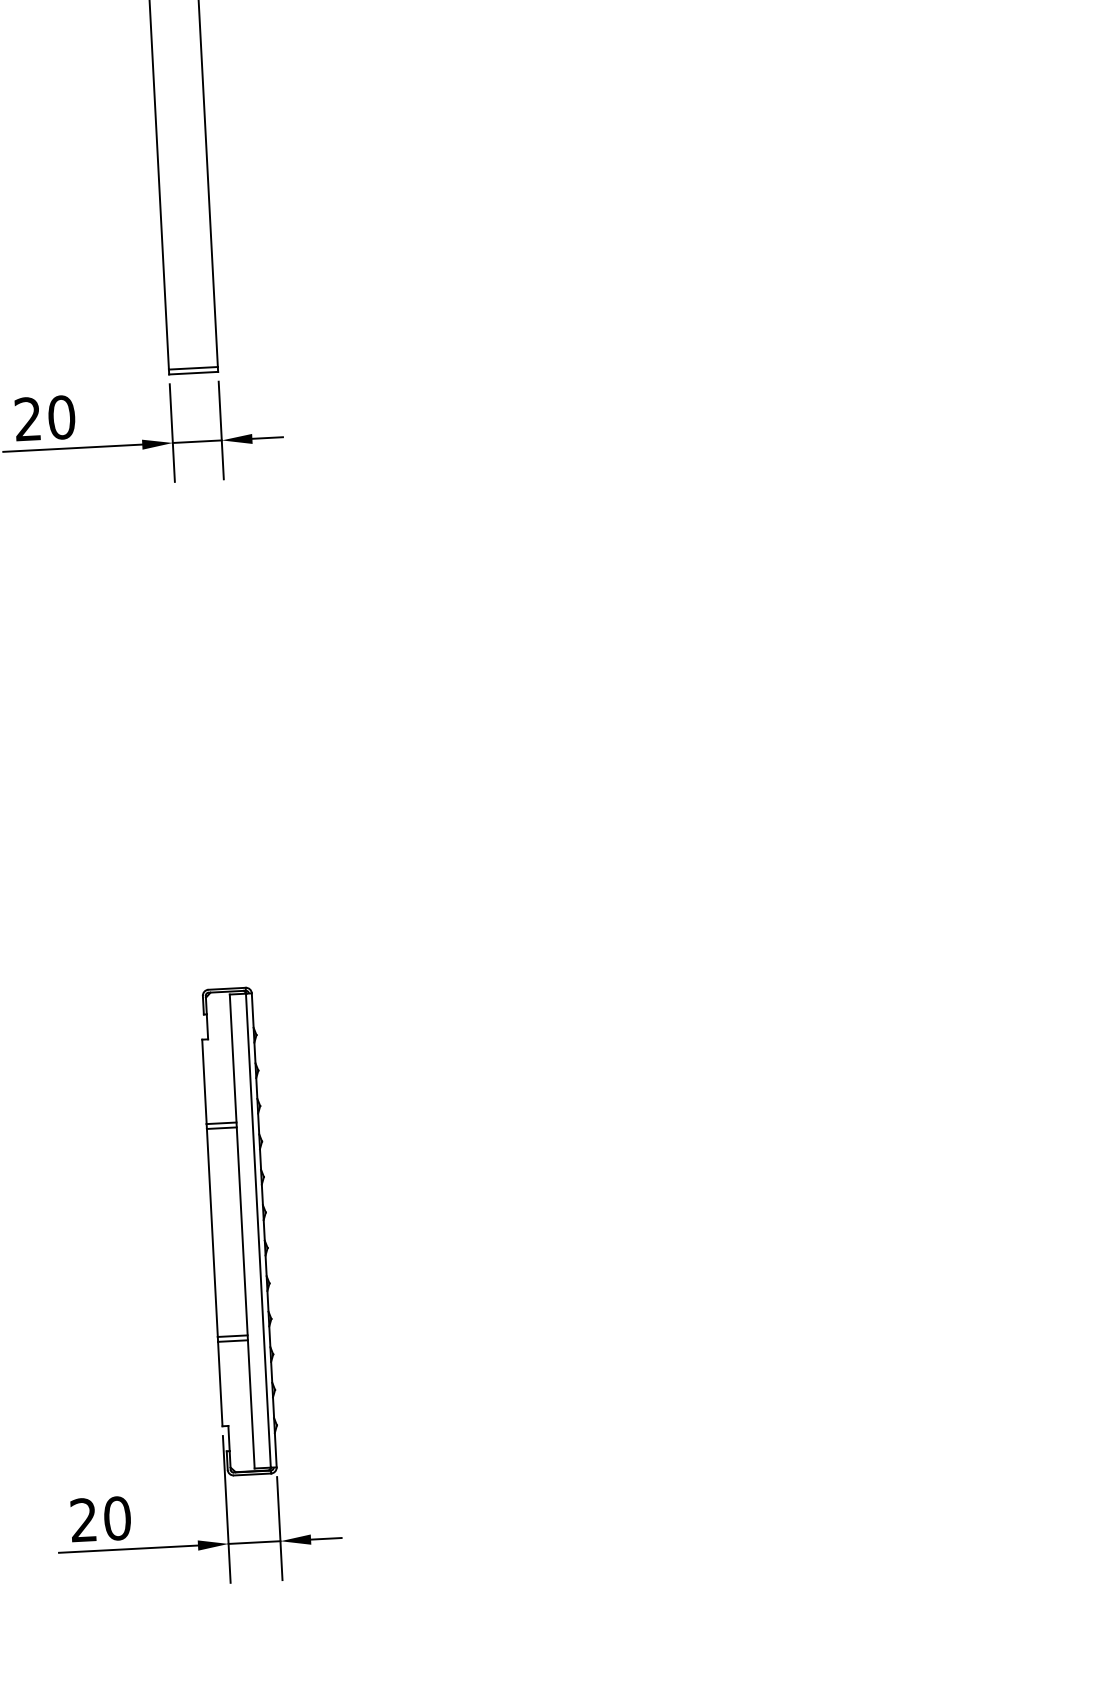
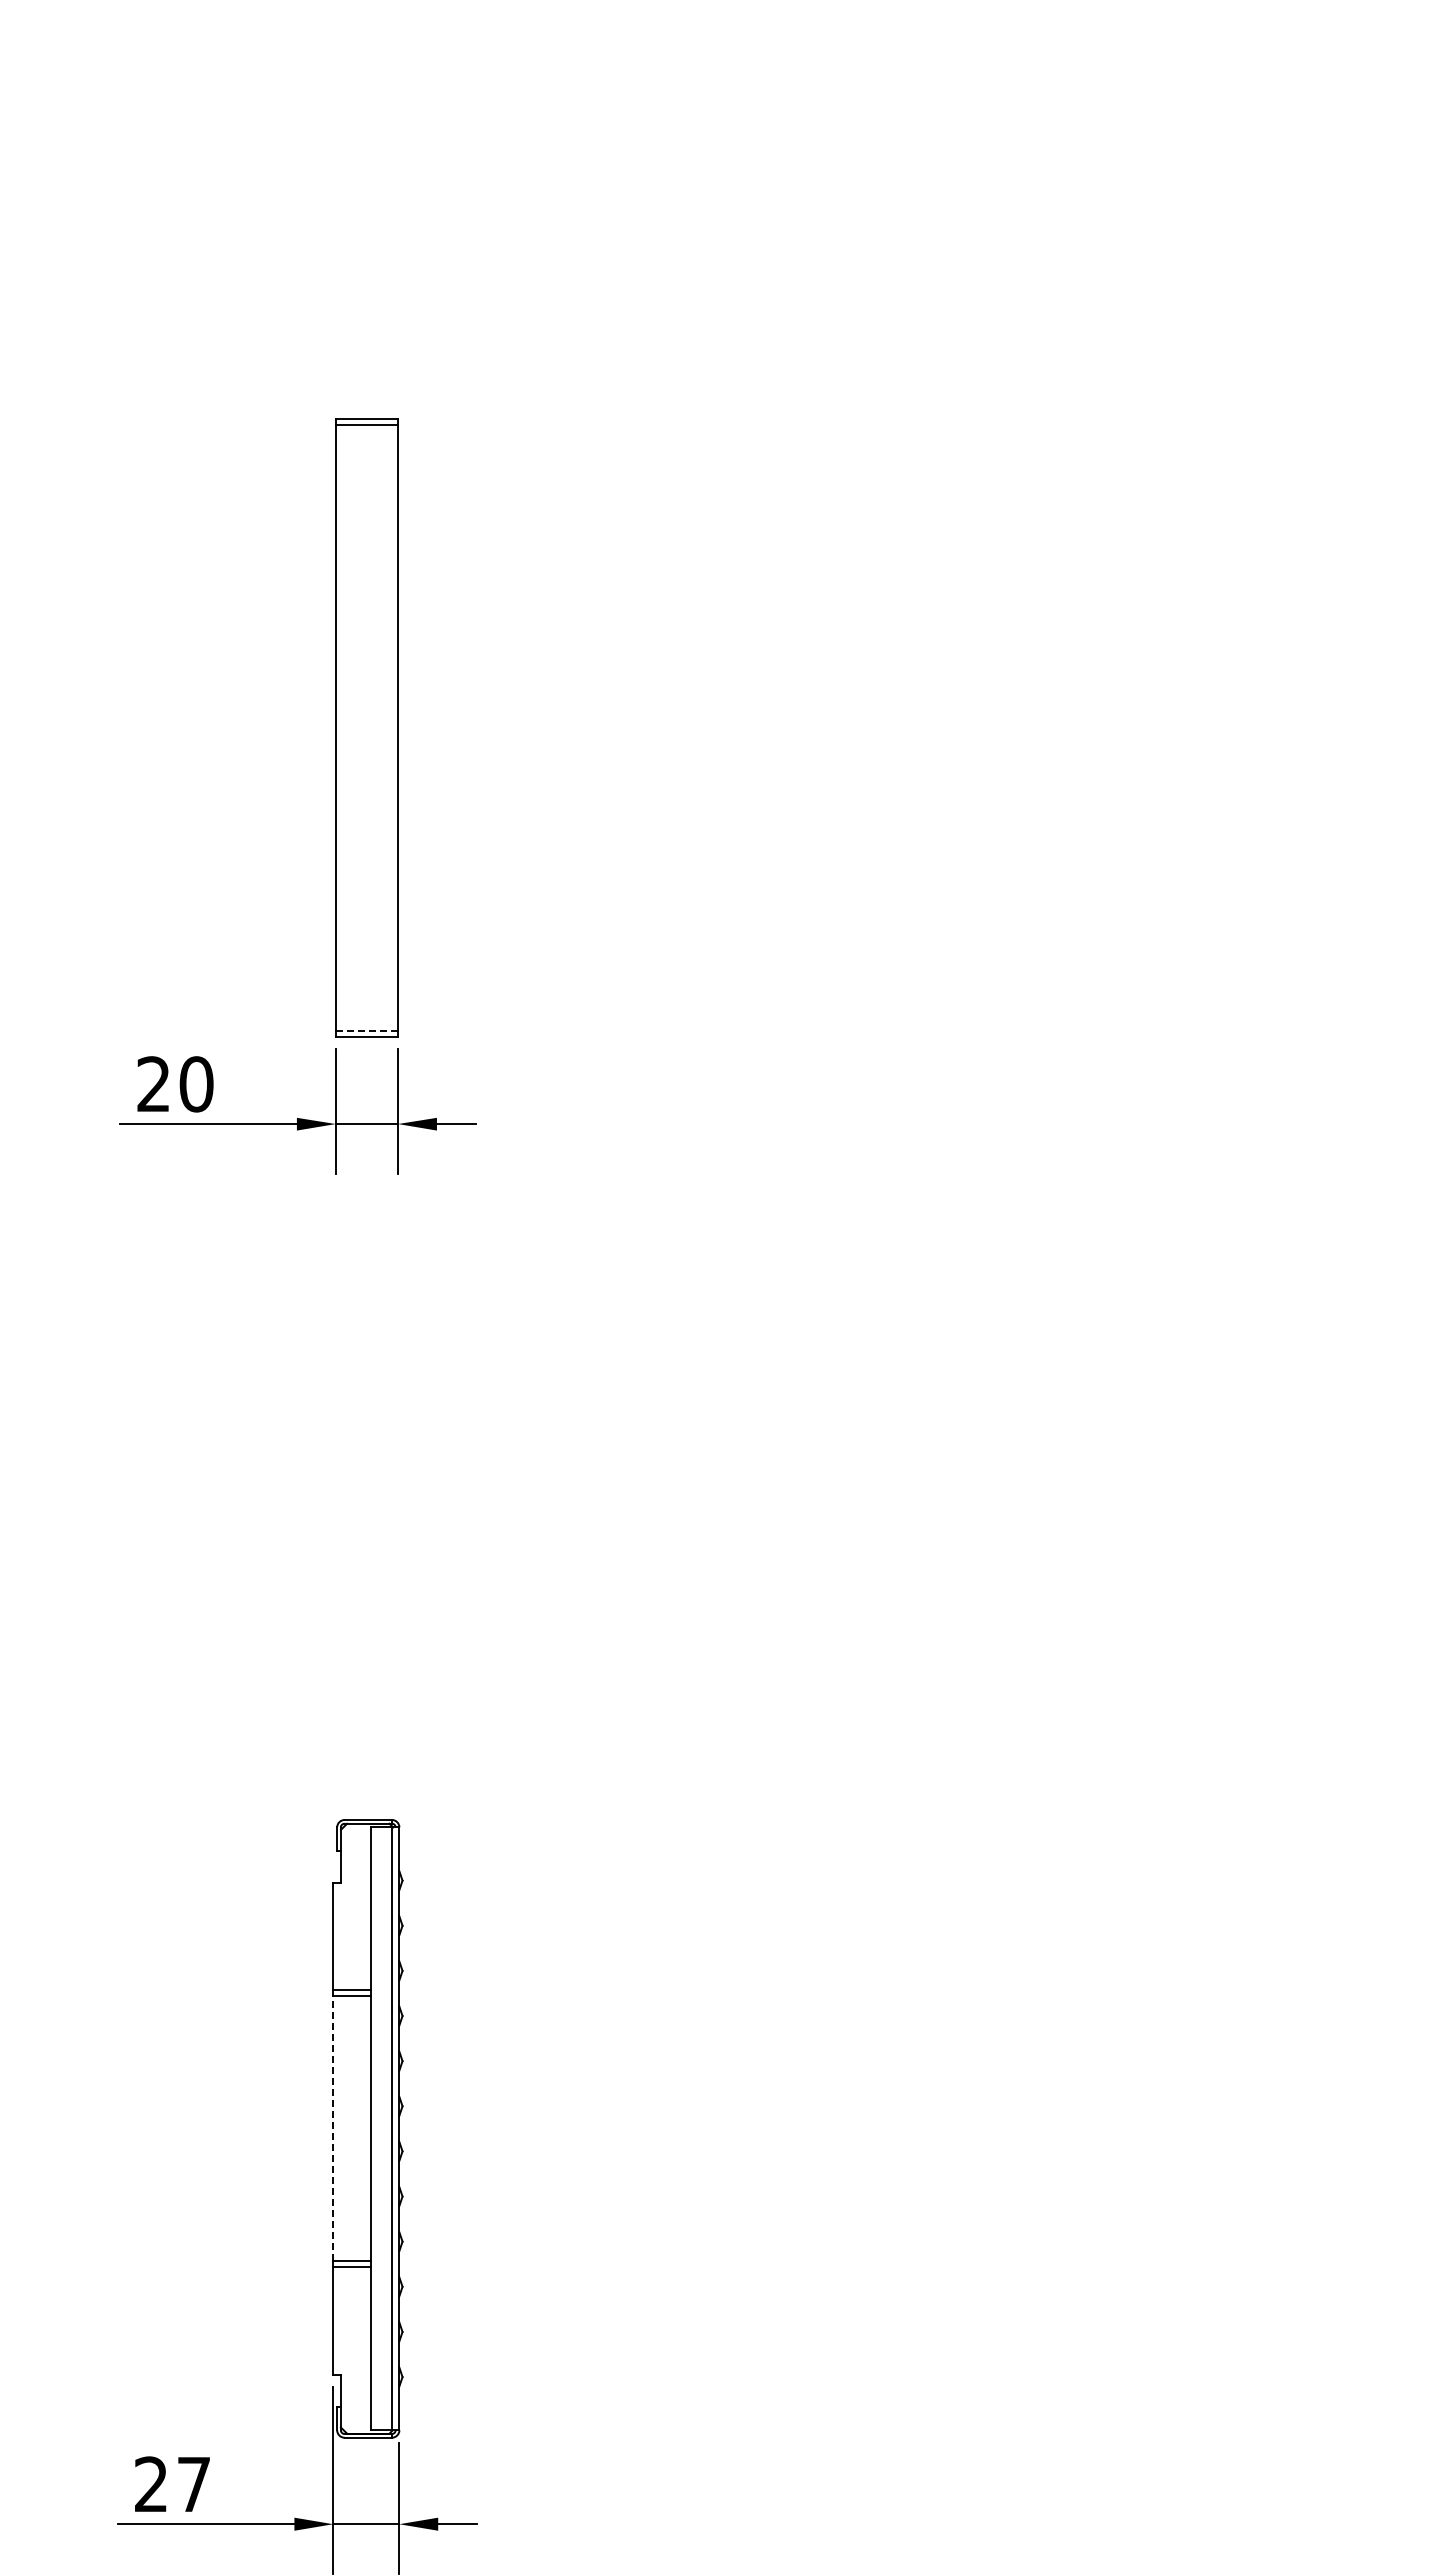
line: (193, 368) -> (366, 1030), solid -> dashed
line: (212, 1232) -> (333, 2128), solid -> dashed
text: (117, 1518) -> (194, 2484), 20 -> 27

